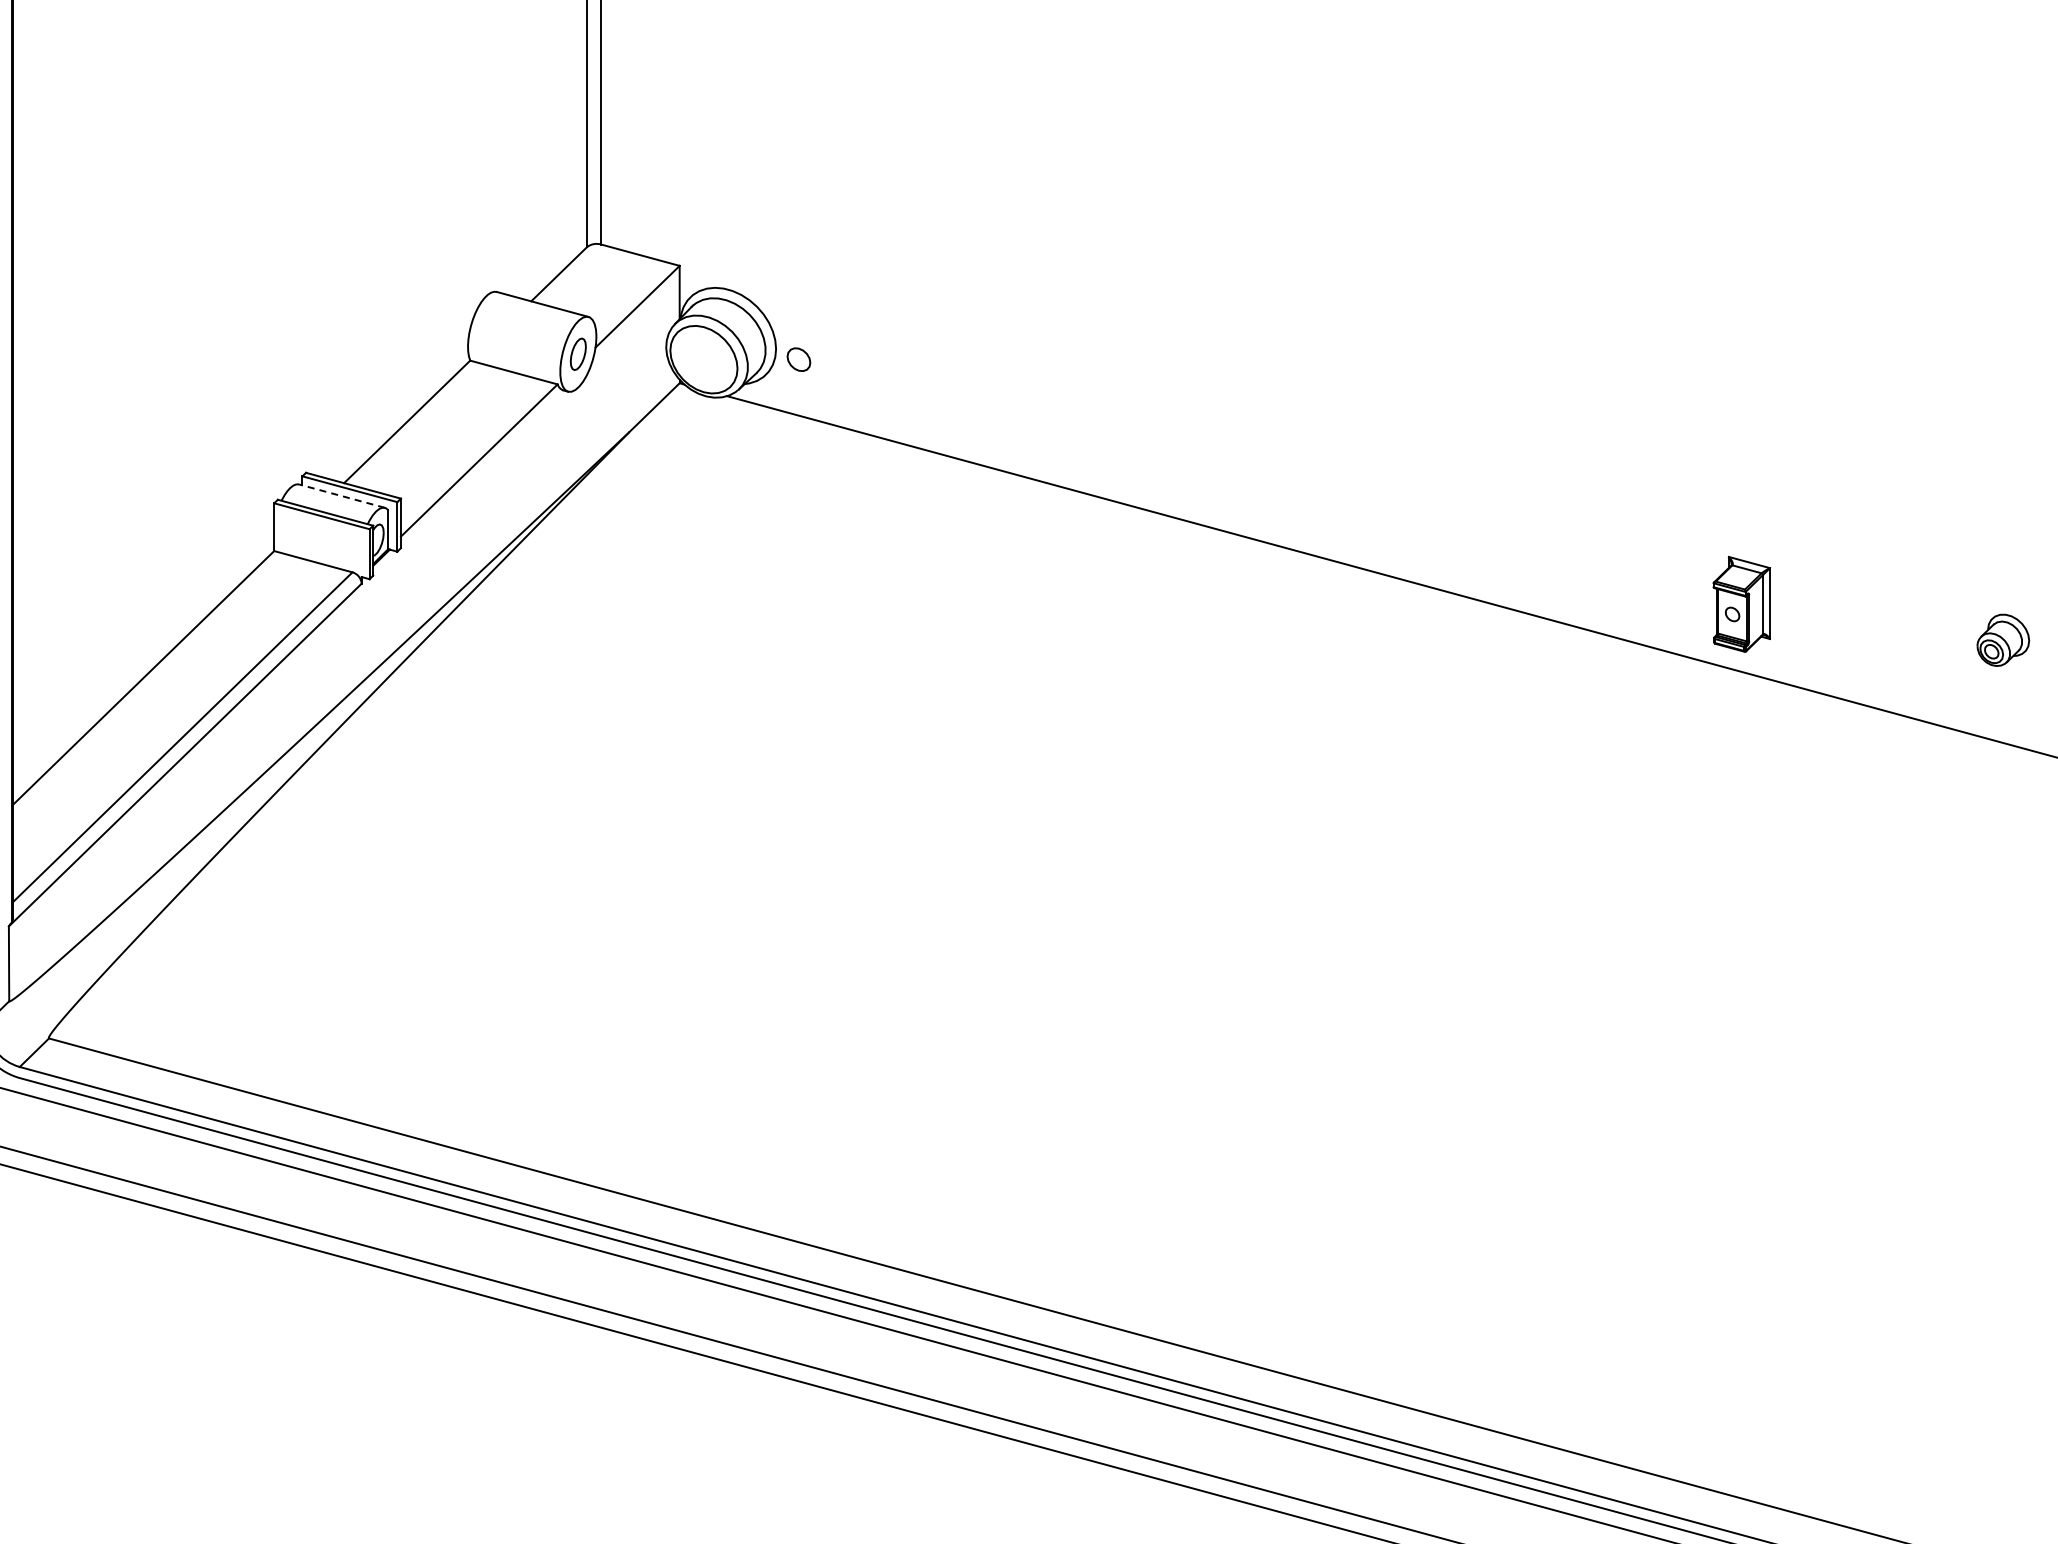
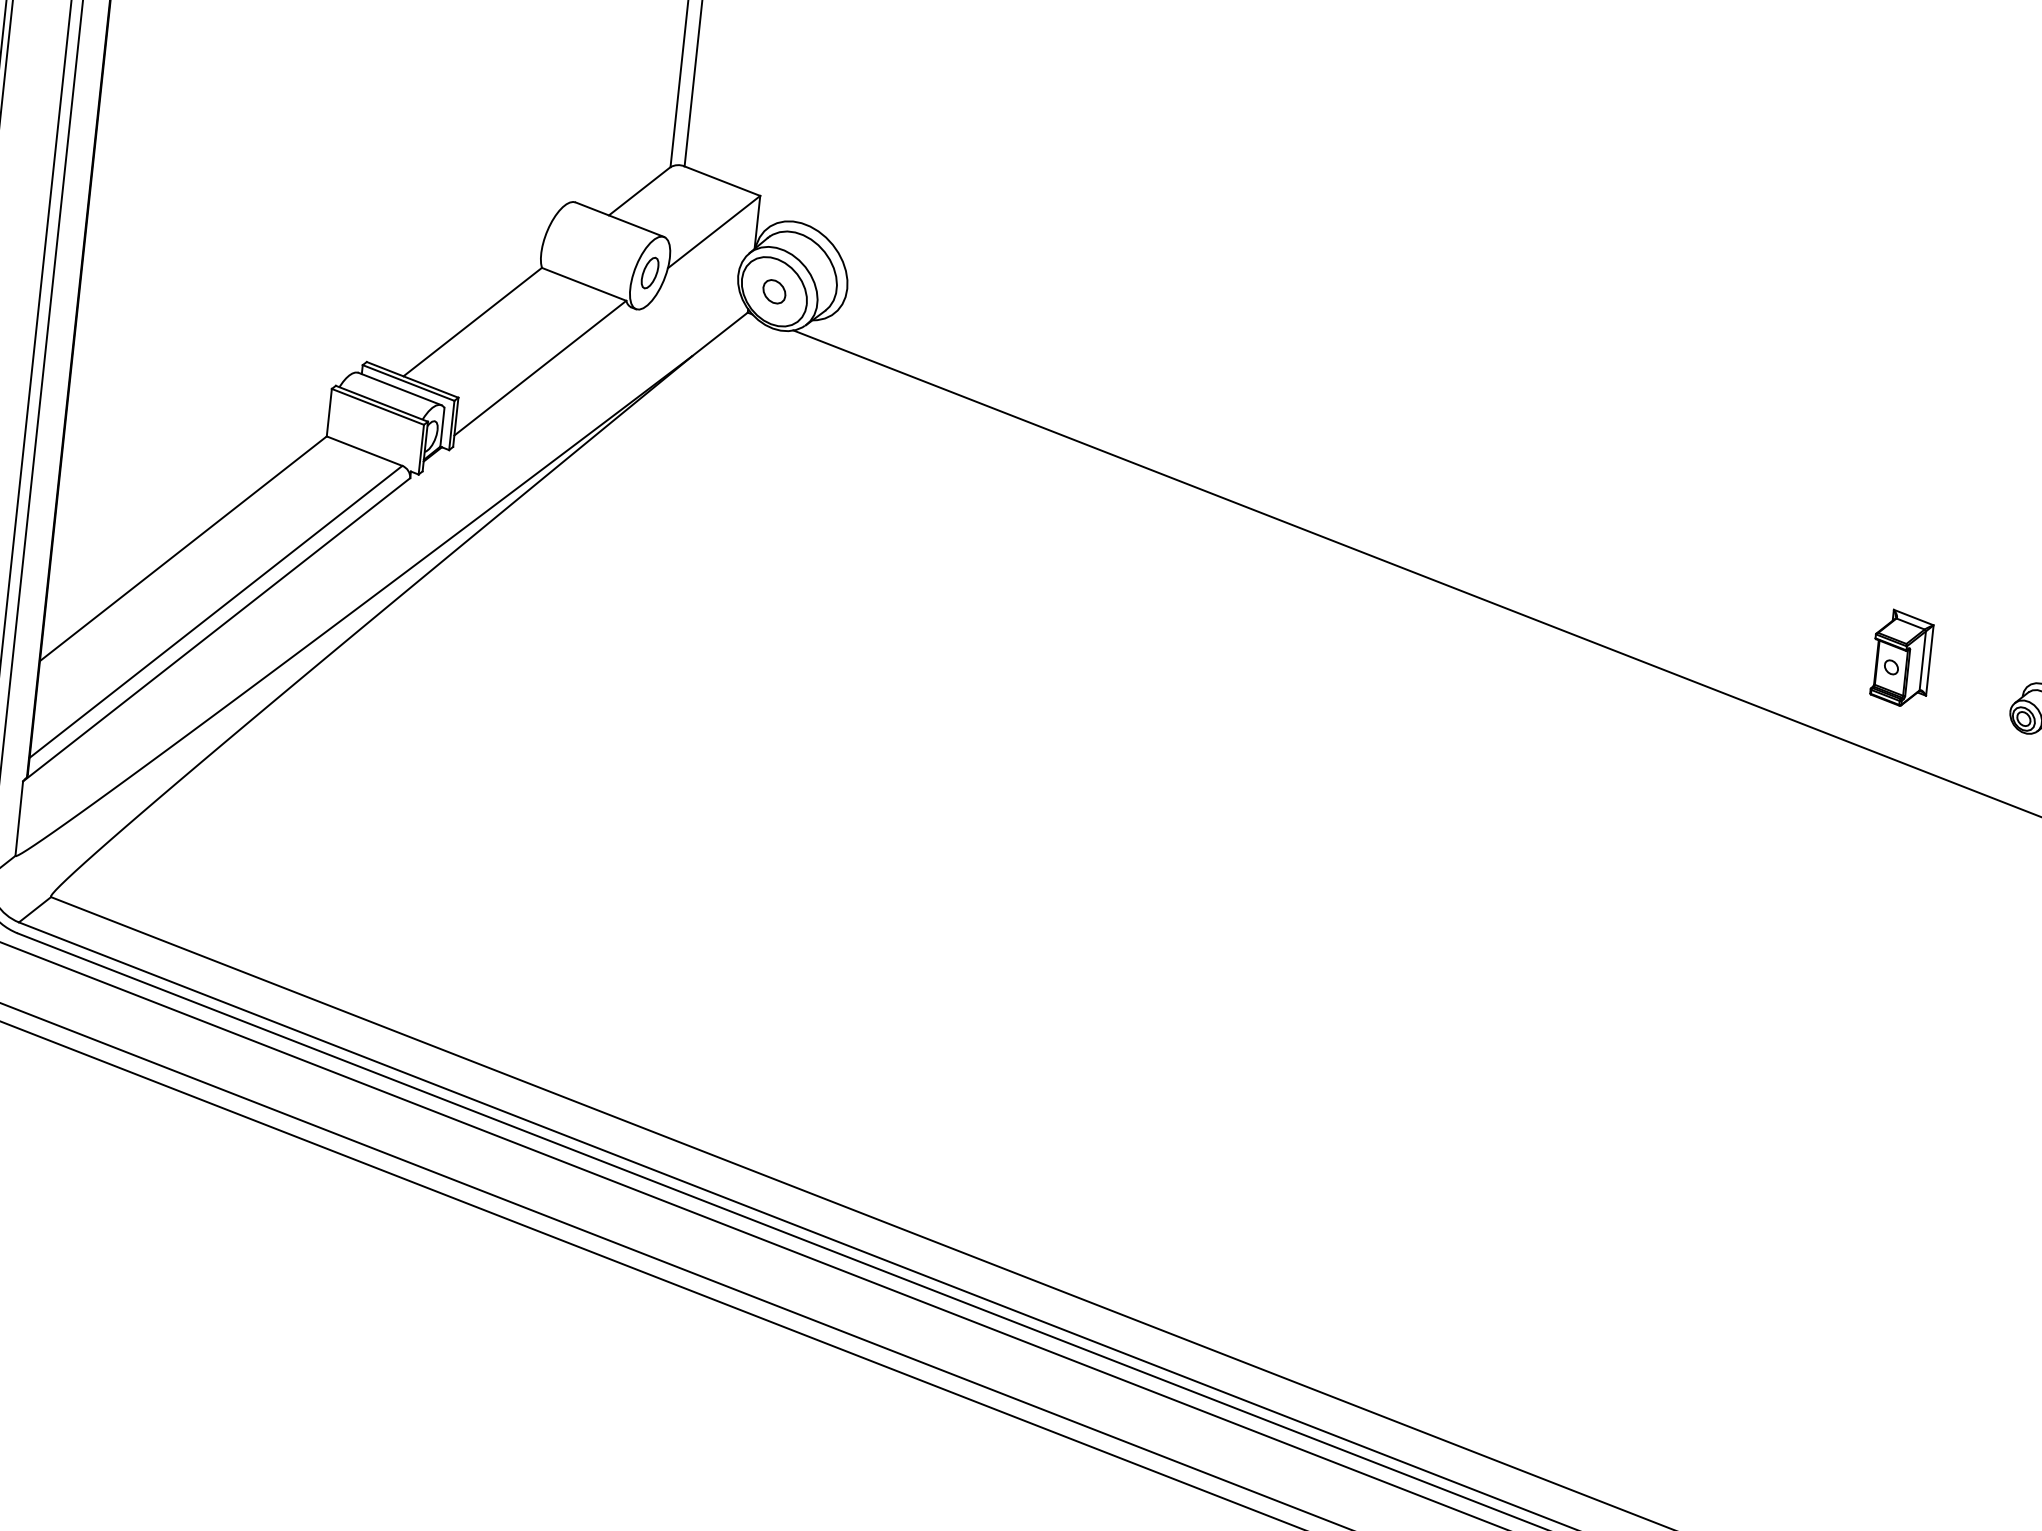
part: (798, 359) -> (773, 291), moved
line: (341, 496) -> (399, 389), dashed -> solid
part: (1741, 604) -> (1901, 658), moved

